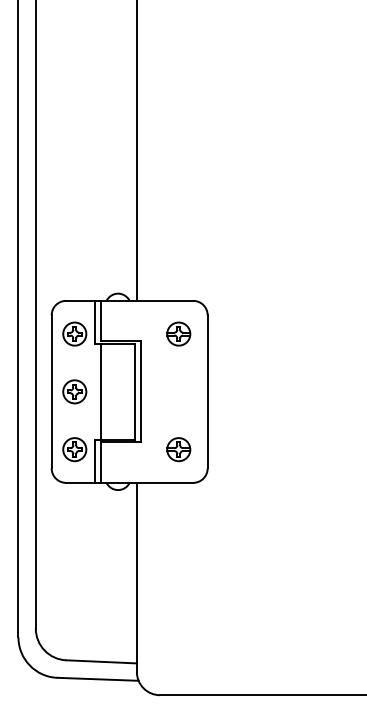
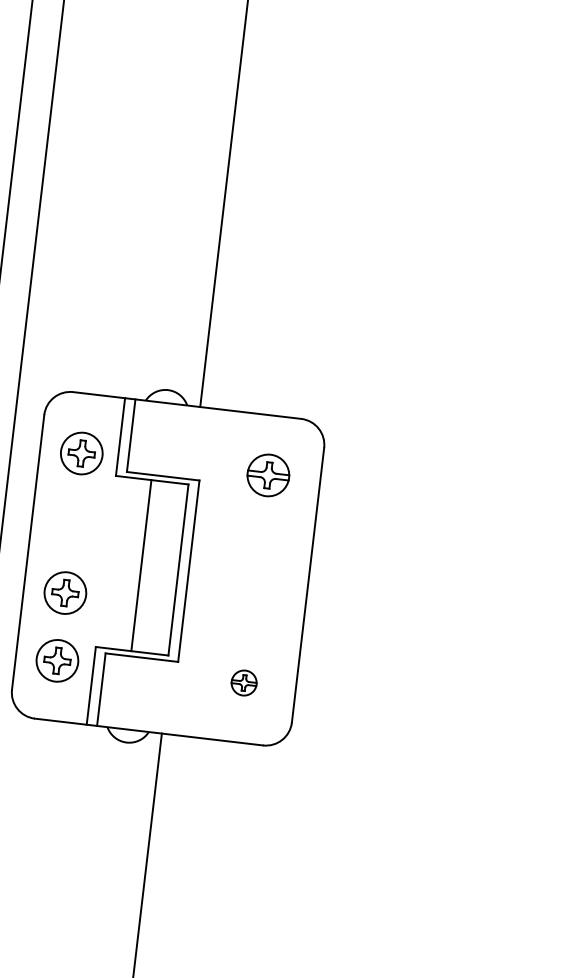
part: (74, 391) -> (64, 592), moved
line: (100, 391) -> (140, 564), moved
part: (178, 449) -> (243, 682), size x0.6

